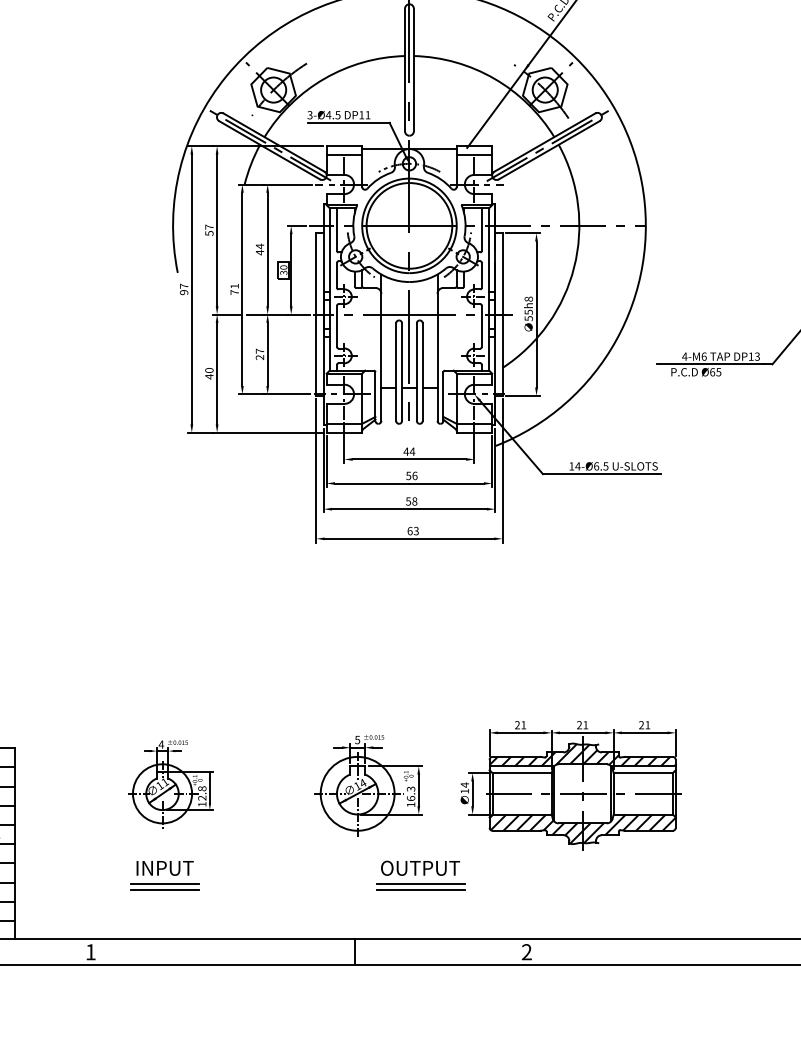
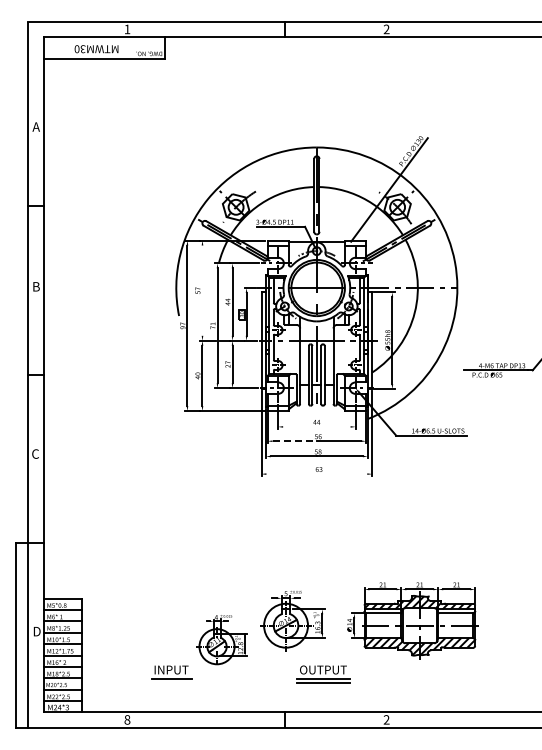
line: (217, 230) -> (202, 290), removed
line: (408, 458) -> (316, 426), removed
line: (373, 483) -> (295, 441), solid -> dashed
line: (408, 539) -> (316, 474), removed
part: (170, 783) -> (221, 640), moved
line: (164, 889) -> (171, 682), removed
text: (90, 951) -> (127, 719), 1 -> 8

